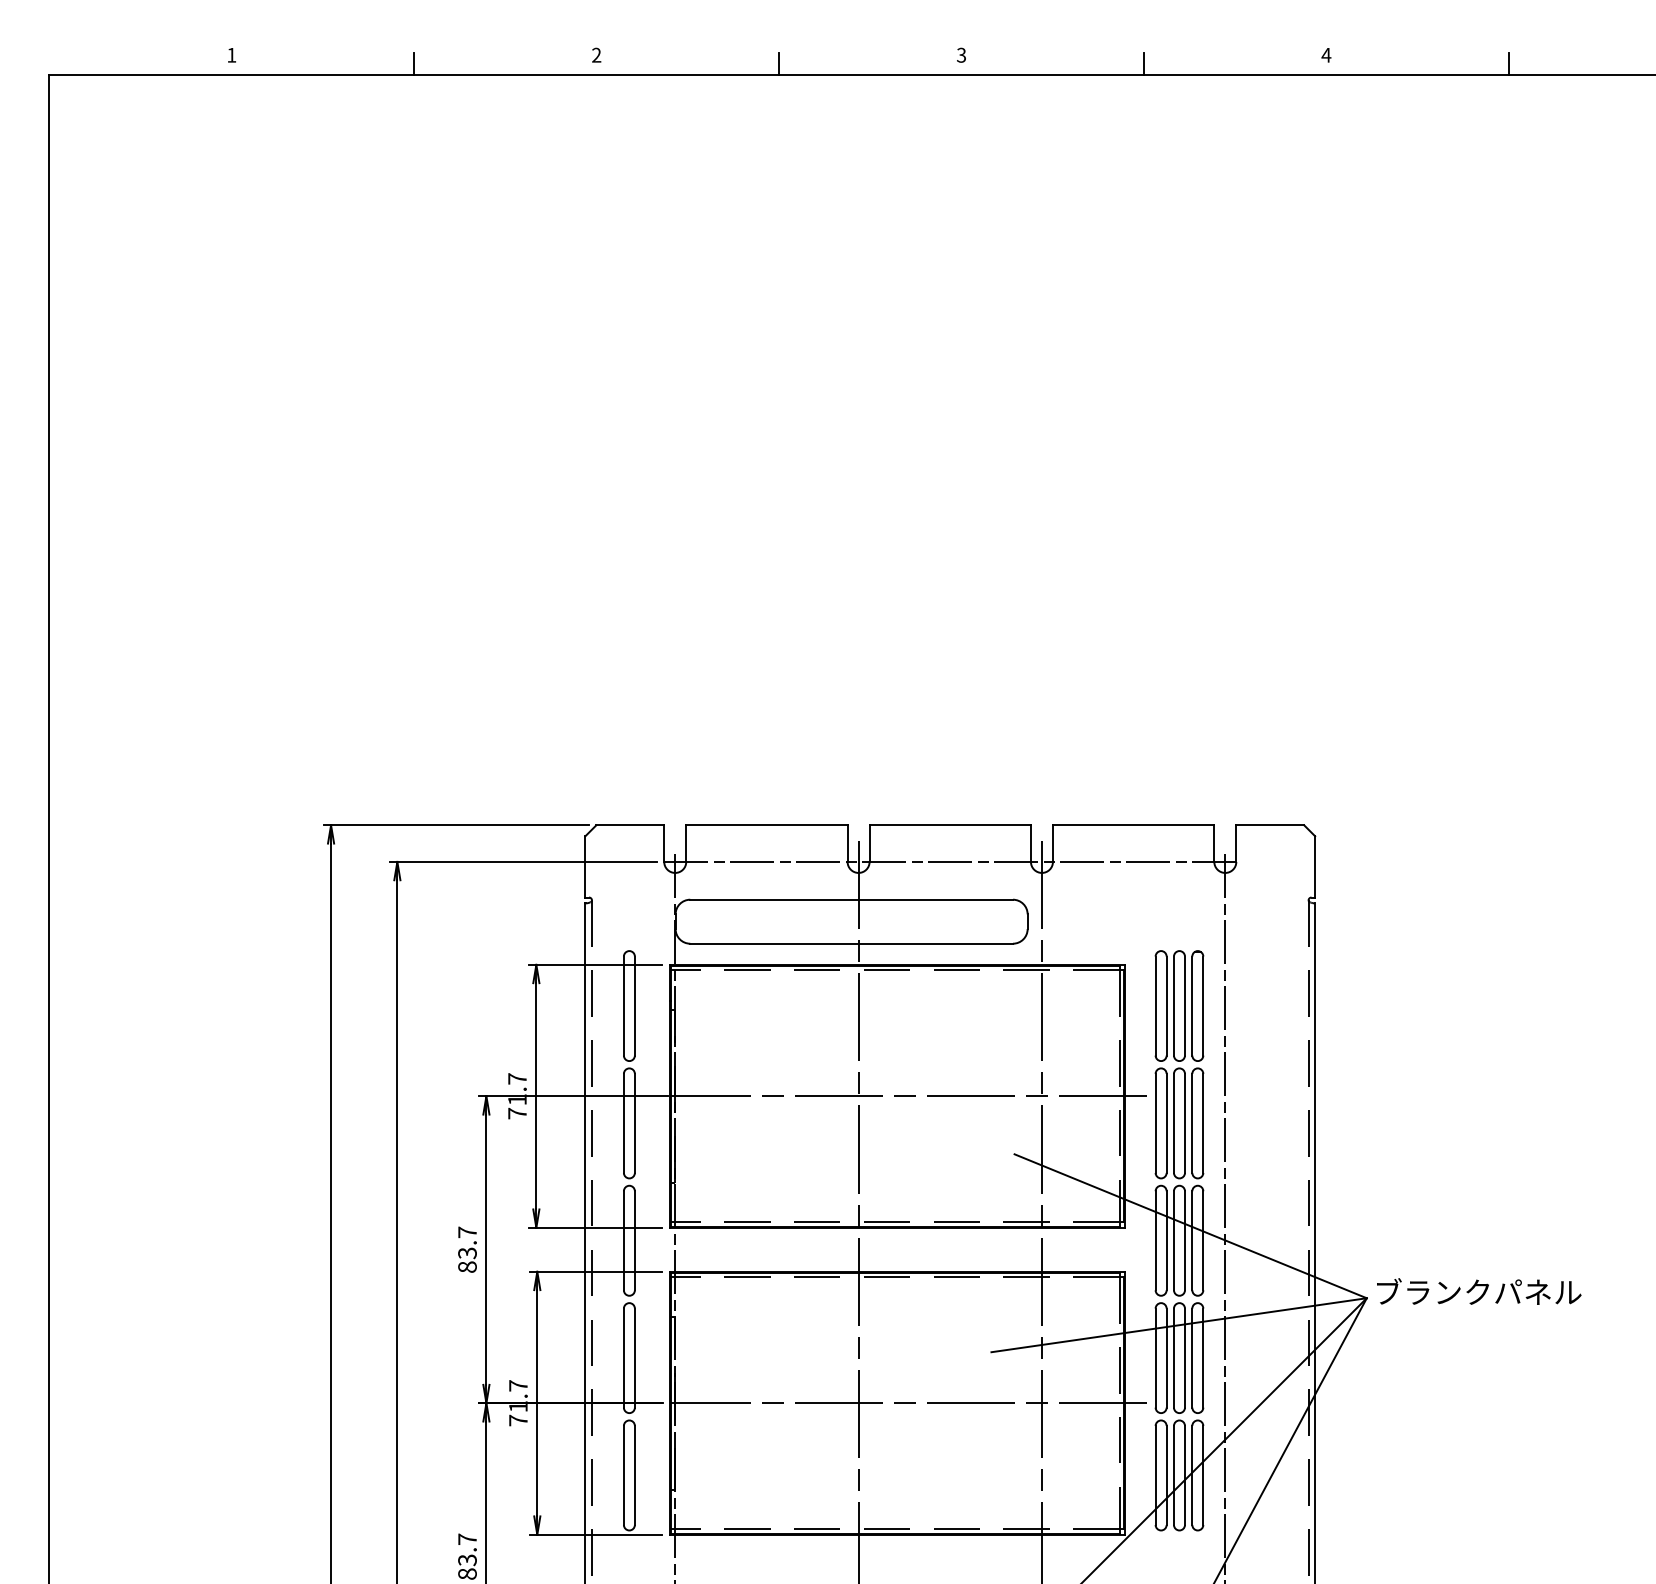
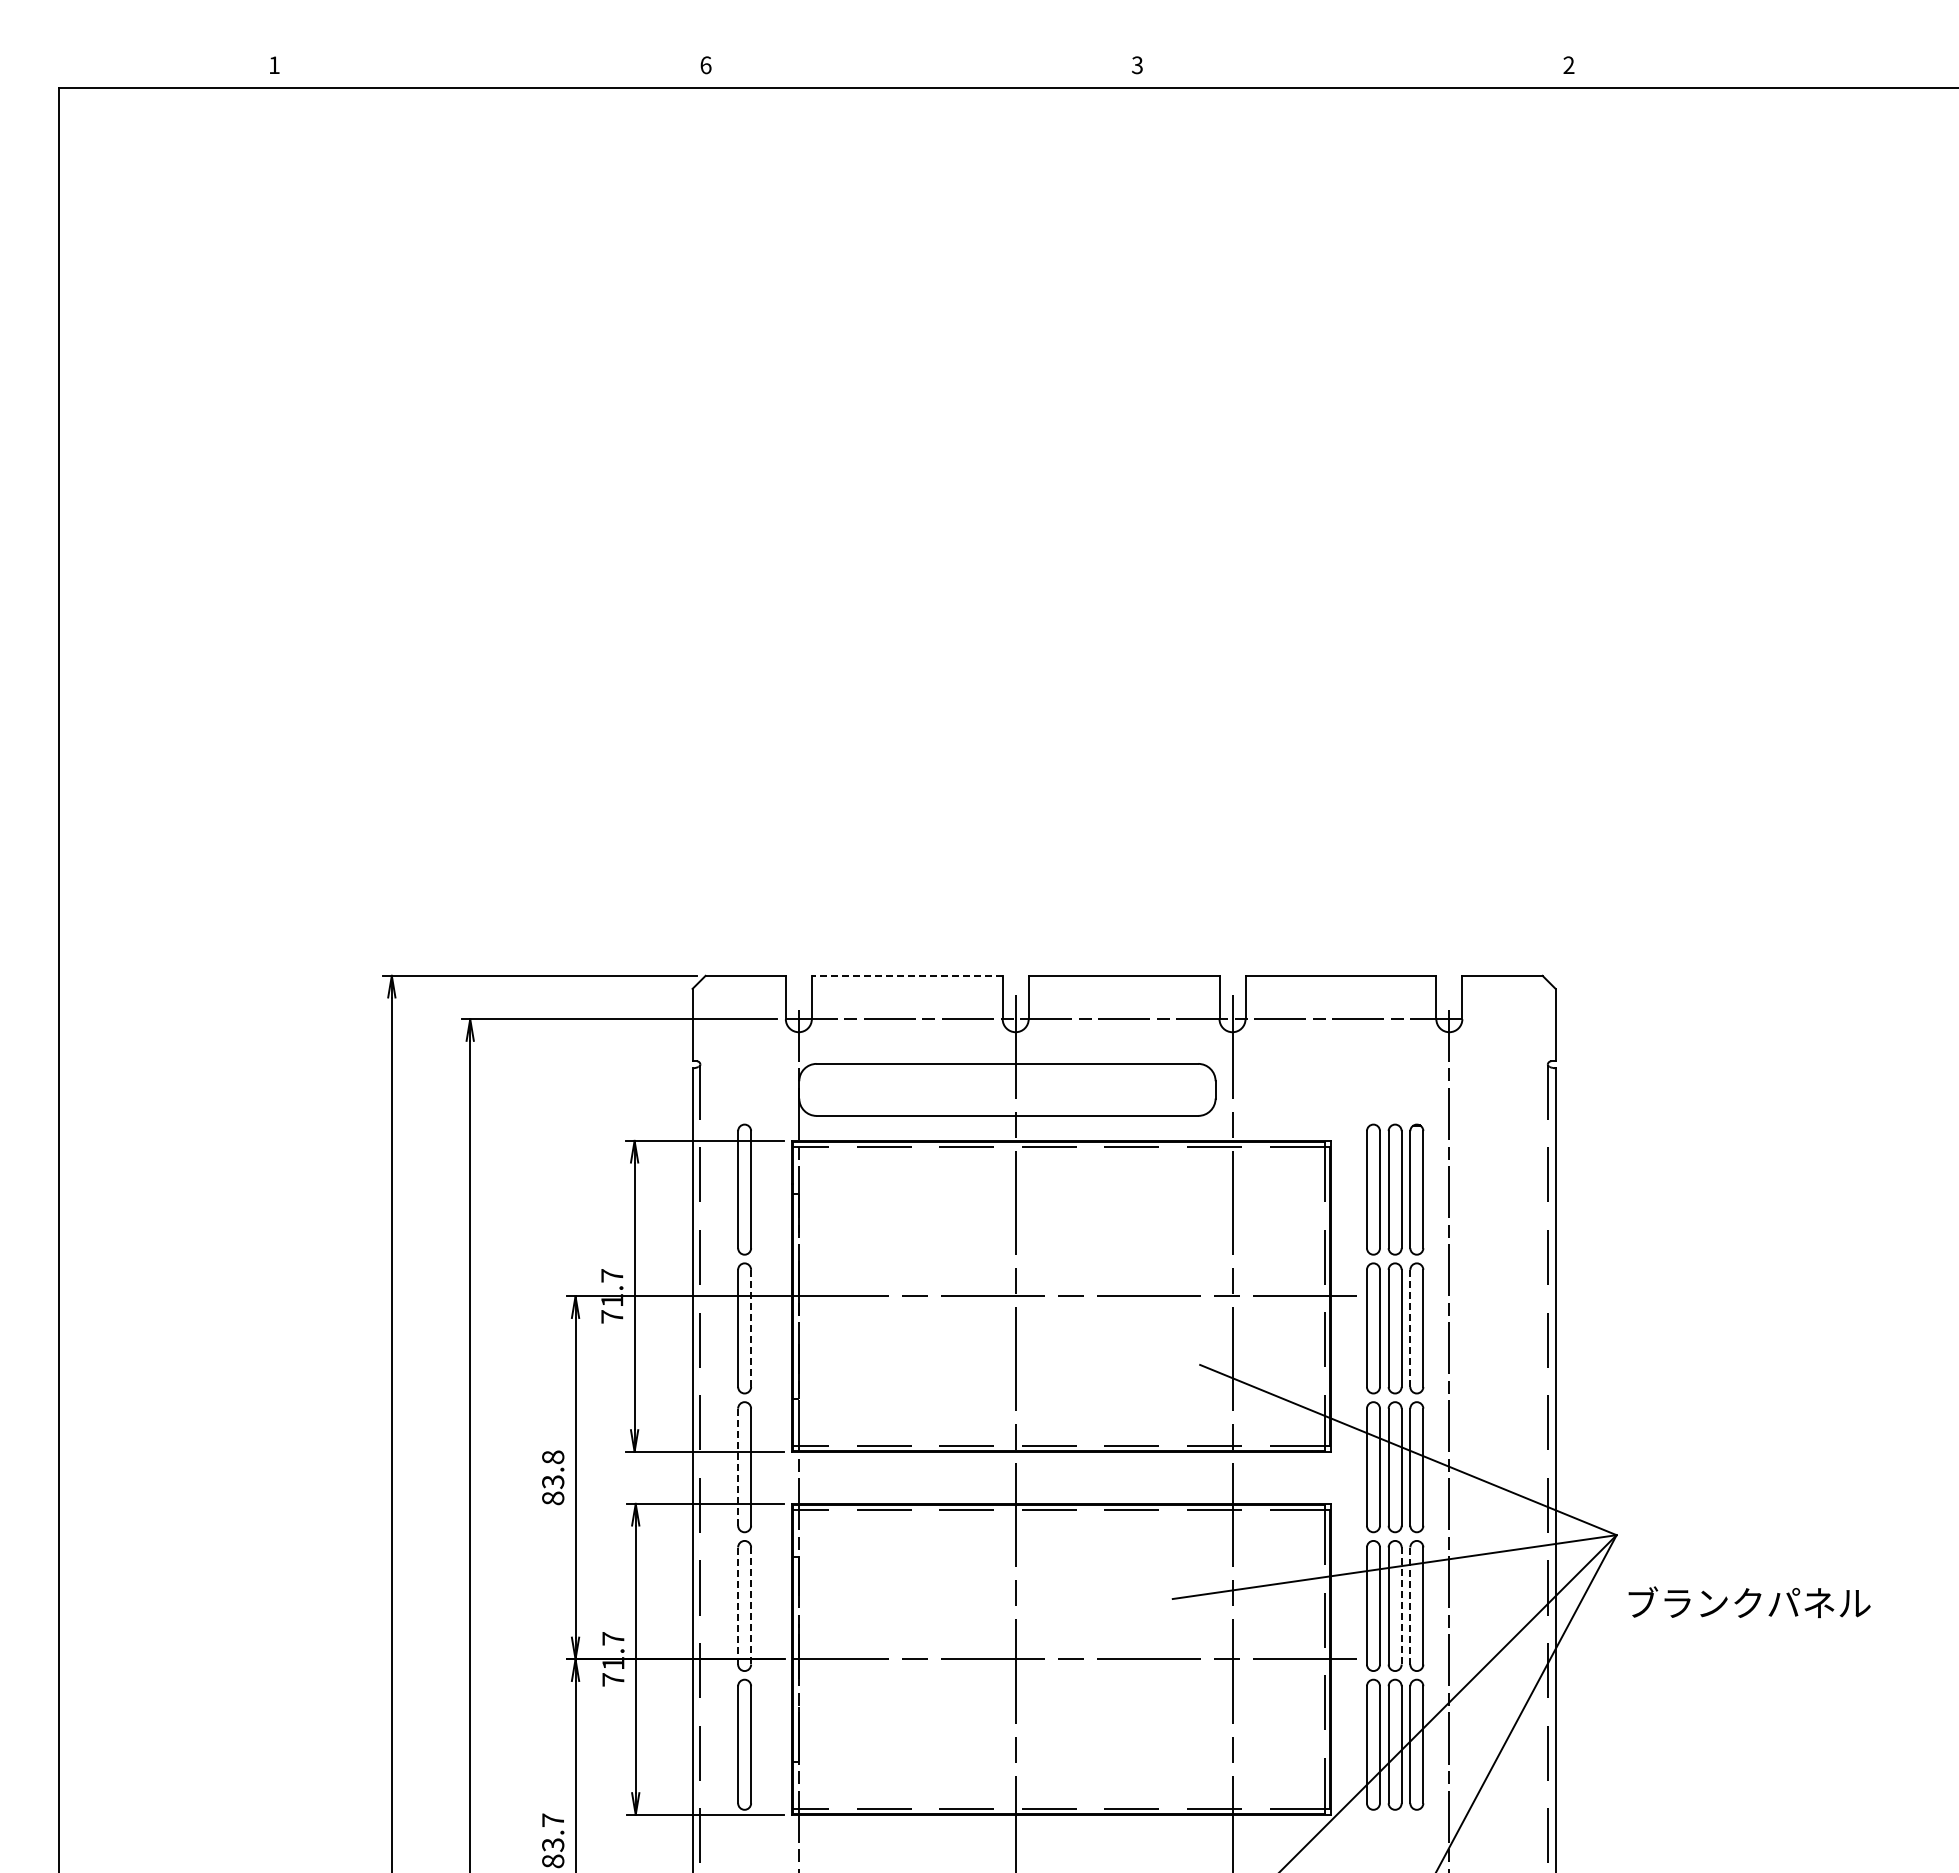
text: (1326, 54) -> (1568, 64), 4 -> 2
text: (596, 55) -> (705, 65), 2 -> 6
line: (414, 63) -> (490, 75), removed
line: (778, 63) -> (921, 75), removed
line: (1144, 63) -> (1353, 75), removed
line: (1508, 63) -> (1784, 75), removed
line: (766, 824) -> (906, 975), solid -> dashed
line: (635, 1123) -> (751, 1328), solid -> dashed
line: (1192, 1123) -> (1410, 1328), solid -> dashed
text: (467, 1232) -> (553, 1457), 83.7 -> 83.8
line: (624, 1241) -> (738, 1467), solid -> dashed
text: (1479, 1291) -> (1749, 1602), moved
line: (624, 1357) -> (738, 1605), solid -> dashed
line: (635, 1357) -> (751, 1605), solid -> dashed
line: (1184, 1357) -> (1401, 1605), solid -> dashed
line: (1192, 1357) -> (1410, 1605), solid -> dashed

